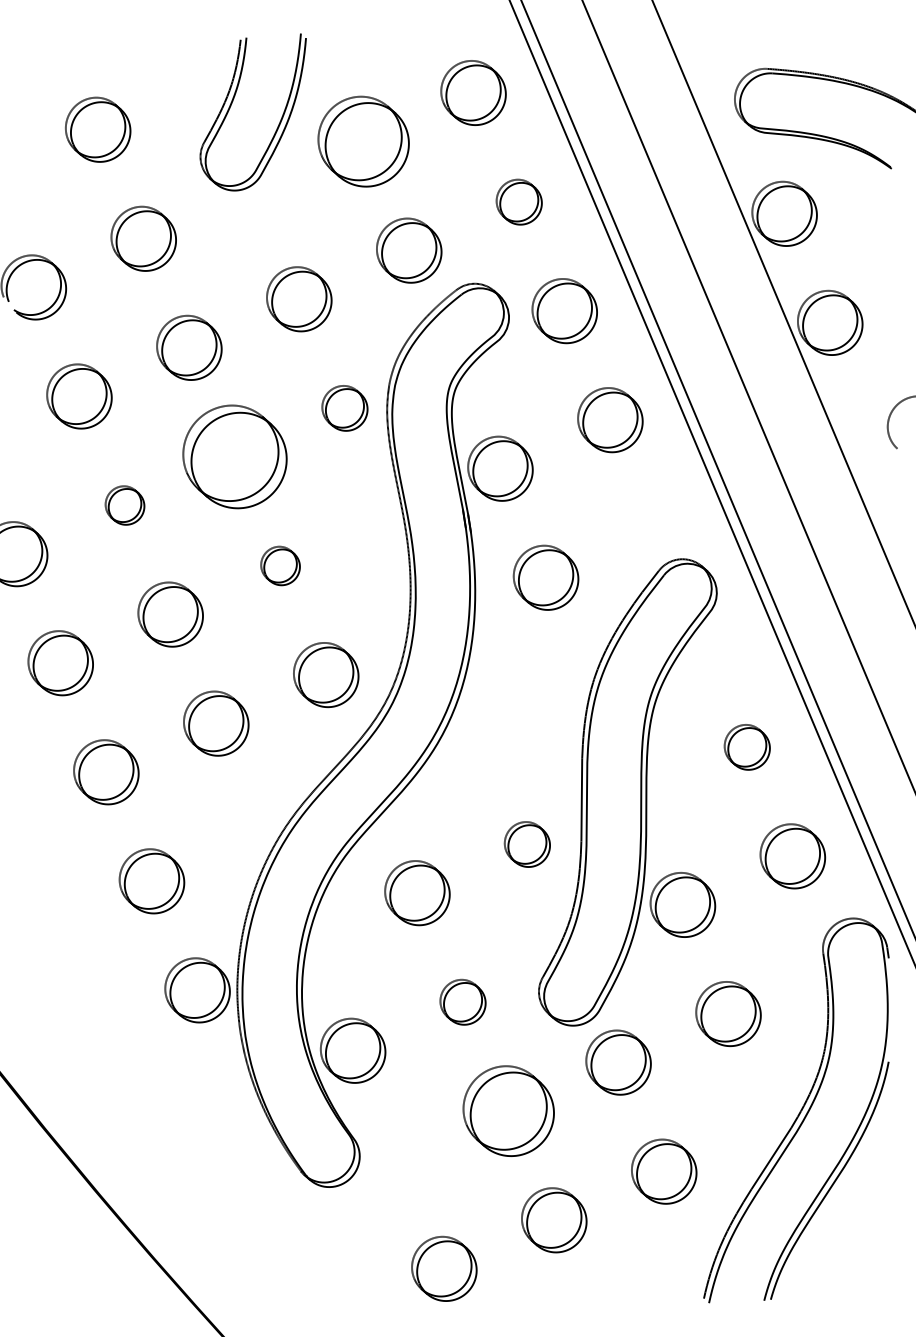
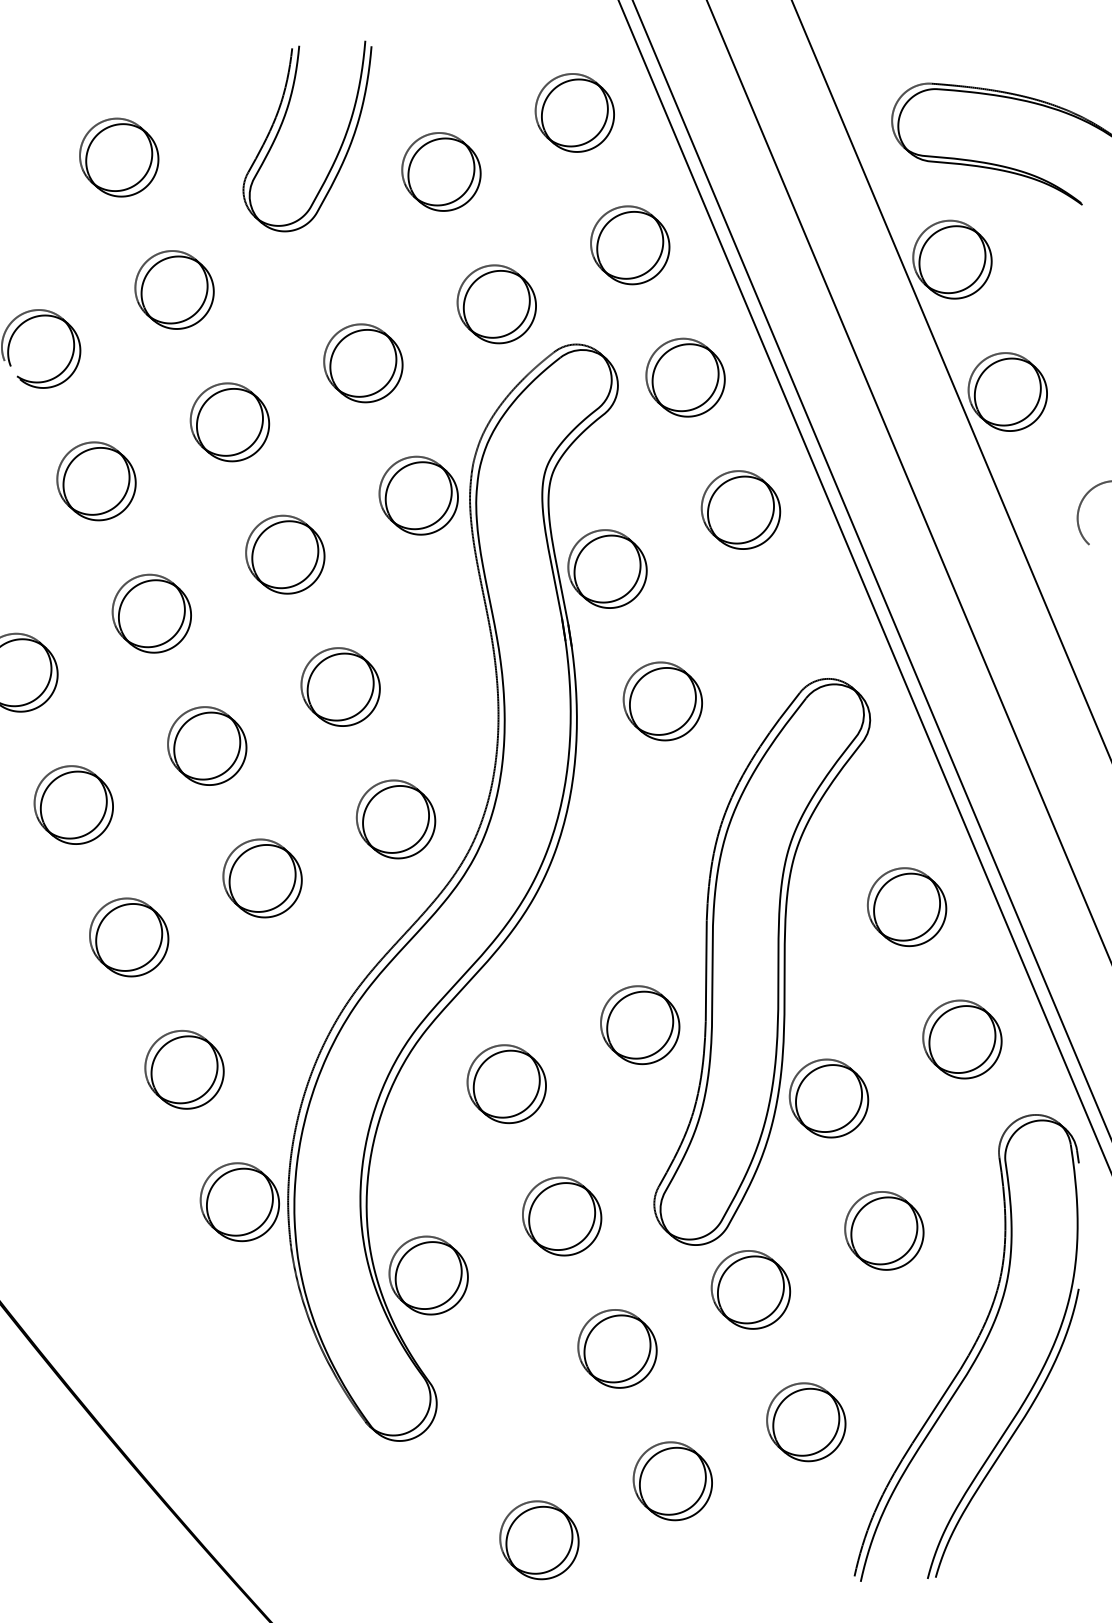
part: (363, 141) -> (441, 171), size x0.71
part: (519, 202) -> (630, 245), size x1.43
part: (344, 408) -> (418, 495), size x1.43
part: (234, 456) -> (284, 554), size x0.62
part: (124, 505) -> (151, 613), size x1.67
part: (280, 565) -> (340, 686), size x1.67
part: (747, 747) -> (907, 907), size x1.43
part: (527, 844) -> (640, 1025), size x1.43
part: (462, 1002) -> (561, 1216), size x1.43
part: (508, 1111) -> (617, 1349), size x0.71

